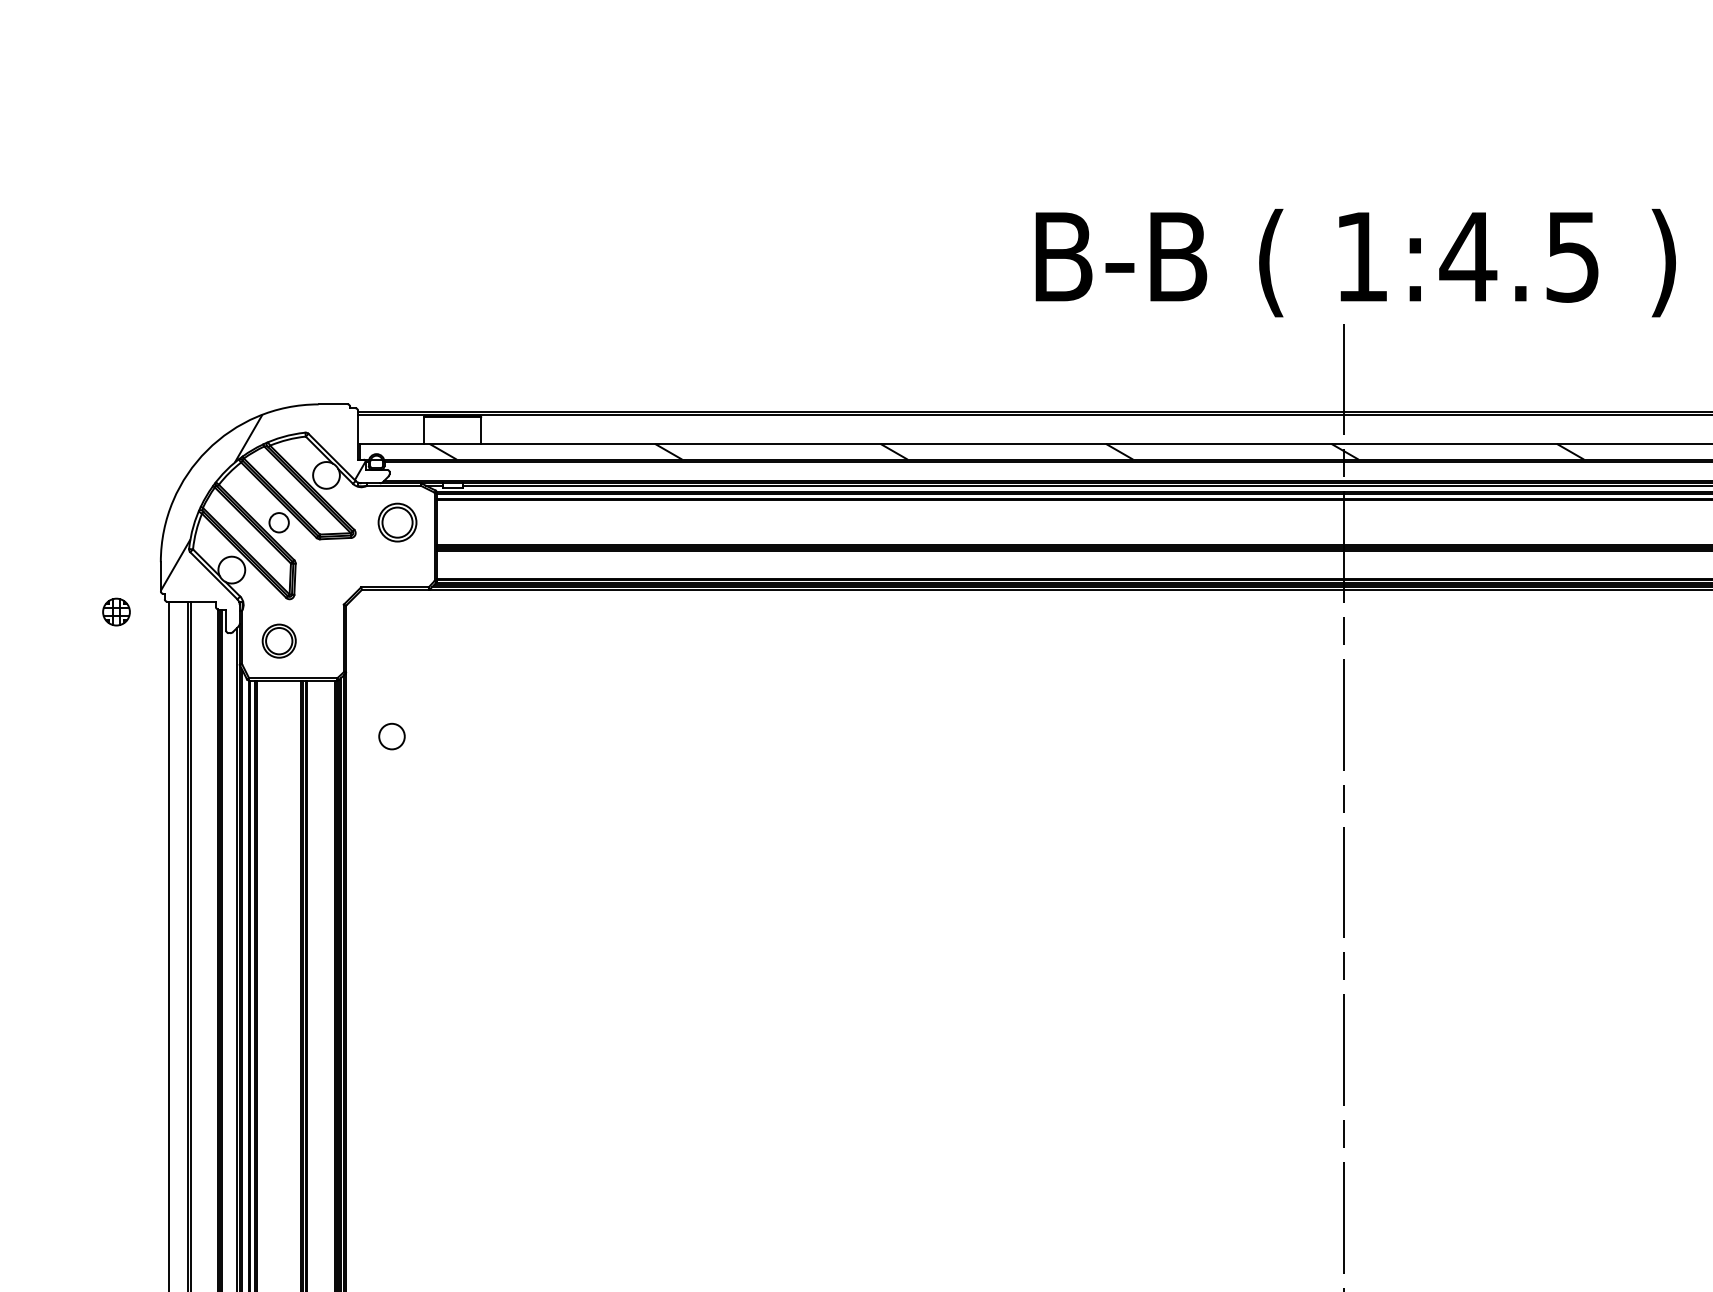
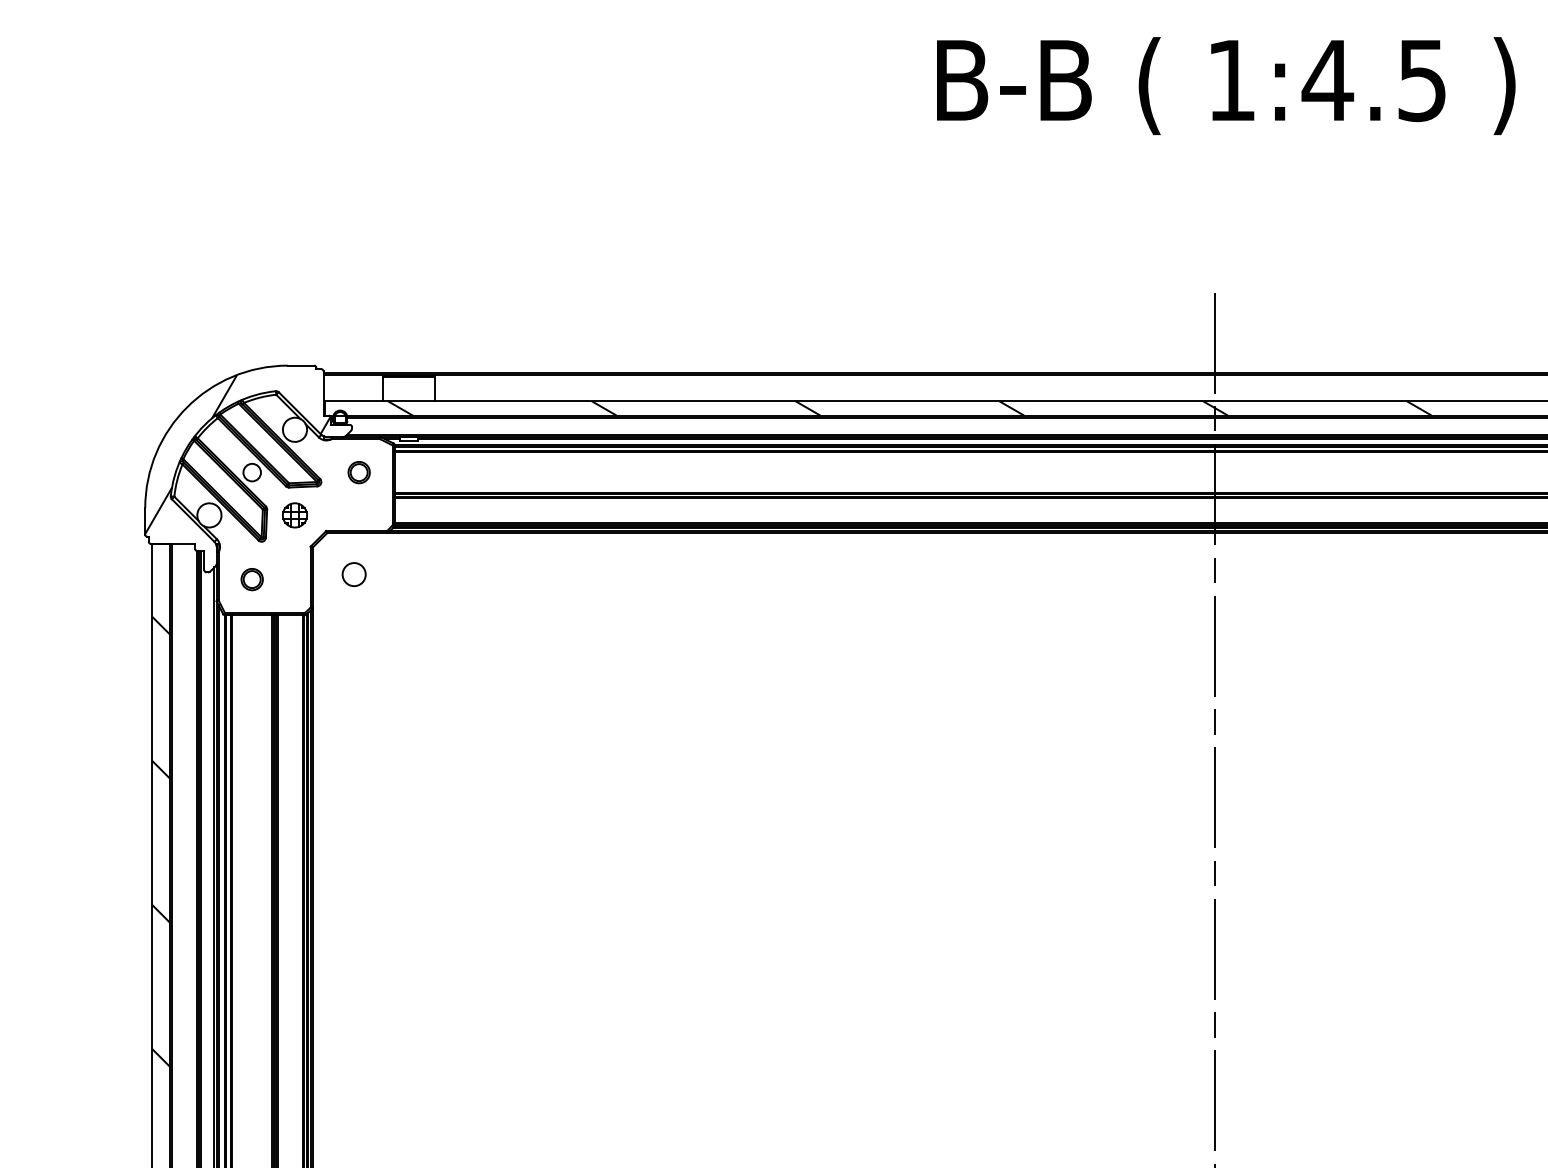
text: (1355, 263) -> (1225, 86), moved
part: (397, 522) -> (359, 472), size x0.62
part: (116, 611) -> (294, 514), moved
part: (278, 640) -> (251, 579), size x0.71
circle: (391, 736) -> (353, 574), moved
hatch: (178, 931) -> (161, 842), added

